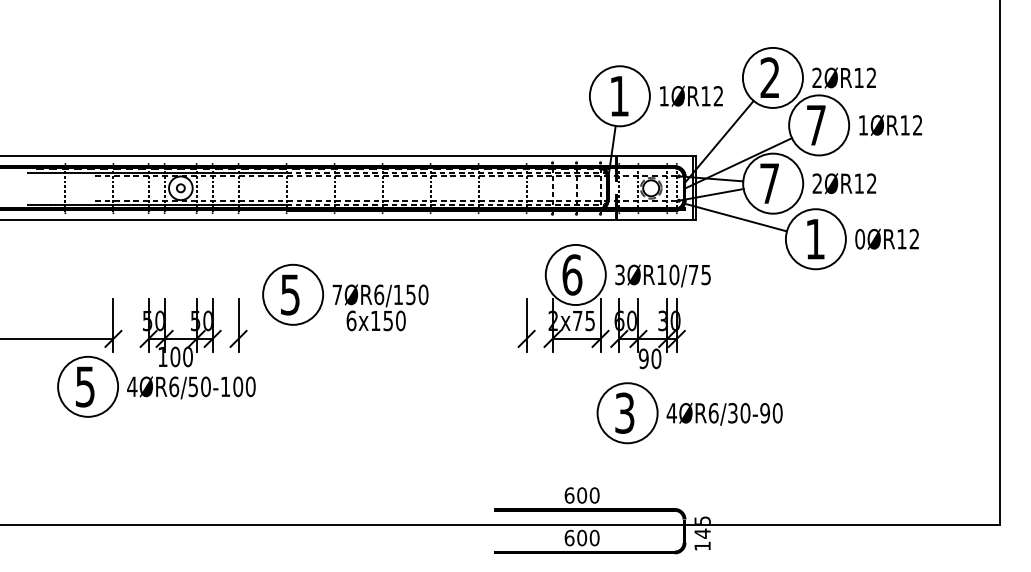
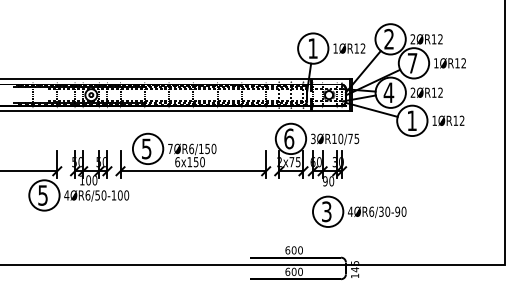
text: (768, 183) -> (388, 92), 7 -> 4
text: (859, 238) -> (434, 120), 0ØR12 -> 1ØR12
line: (382, 339) -> (193, 171), added
part: (689, 412) -> (359, 211), moved

